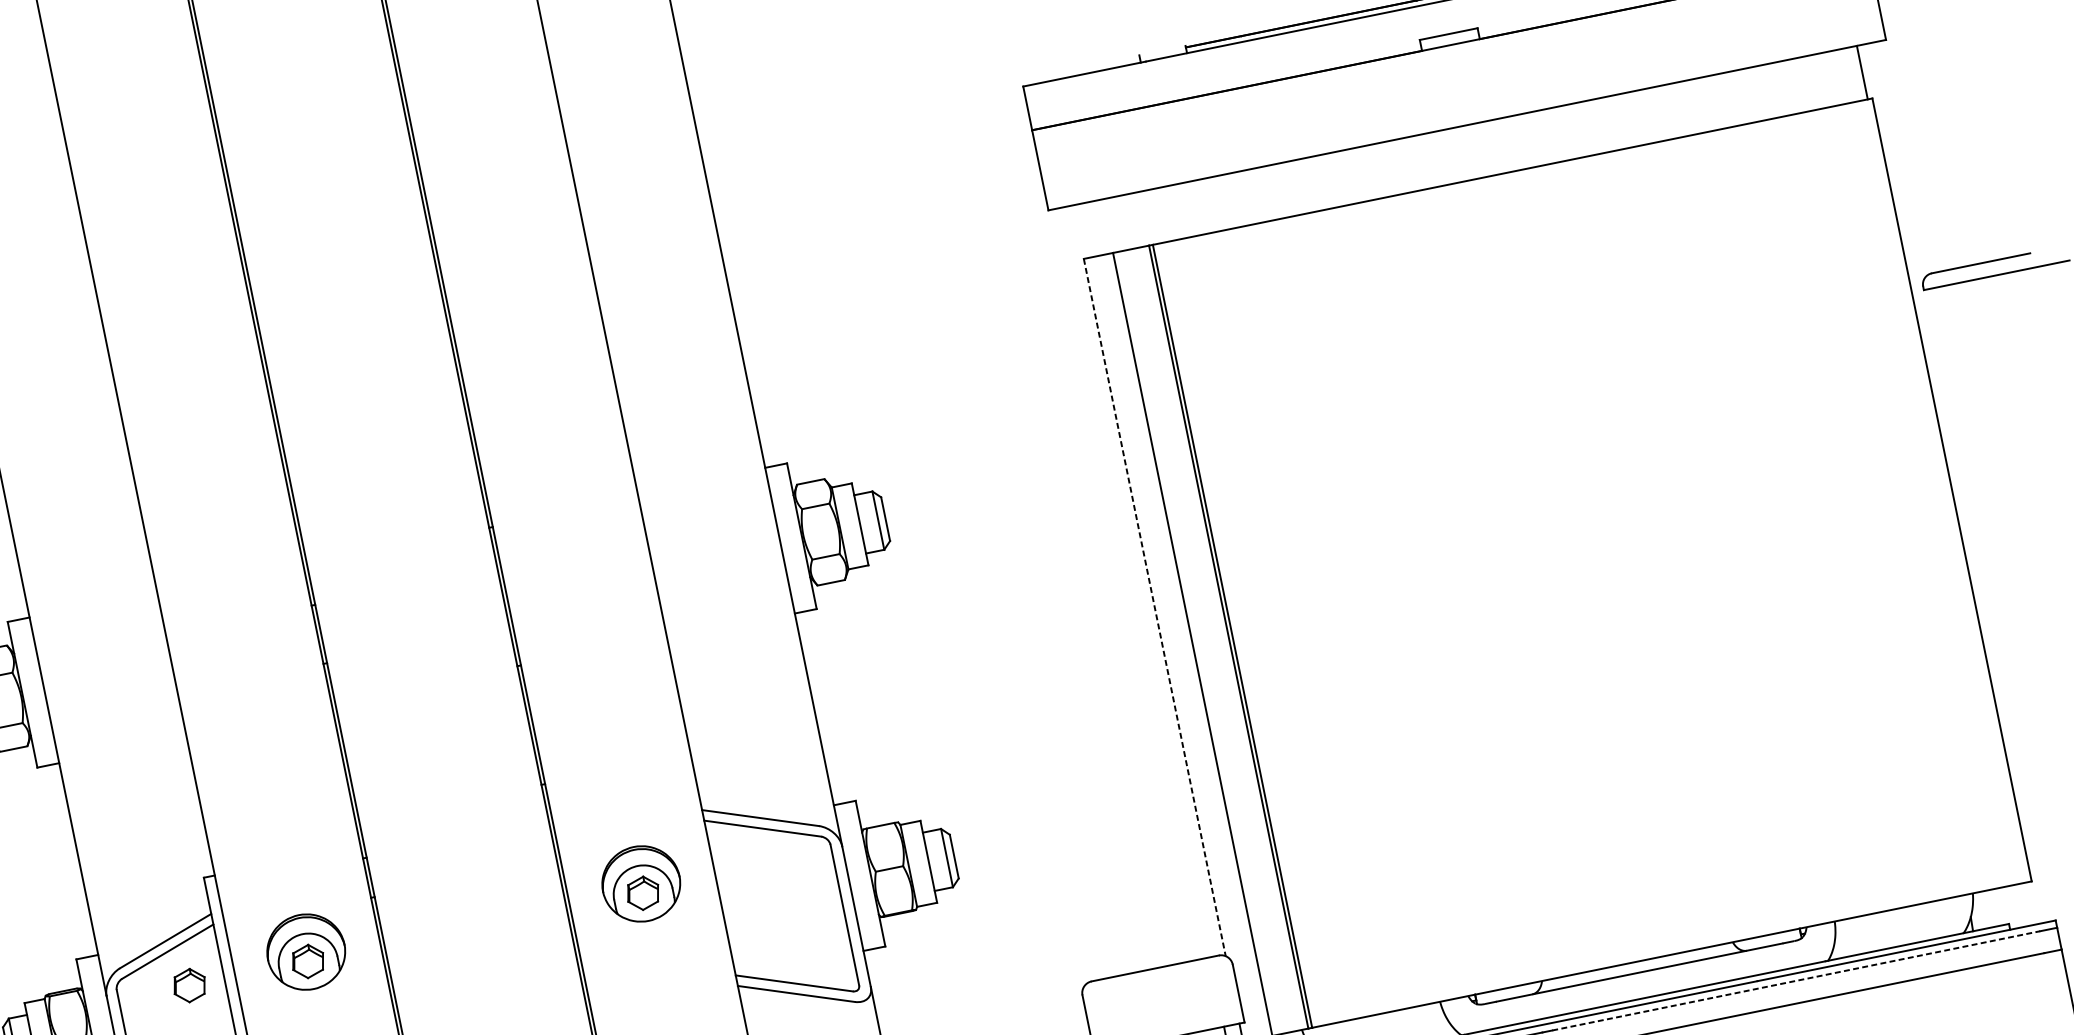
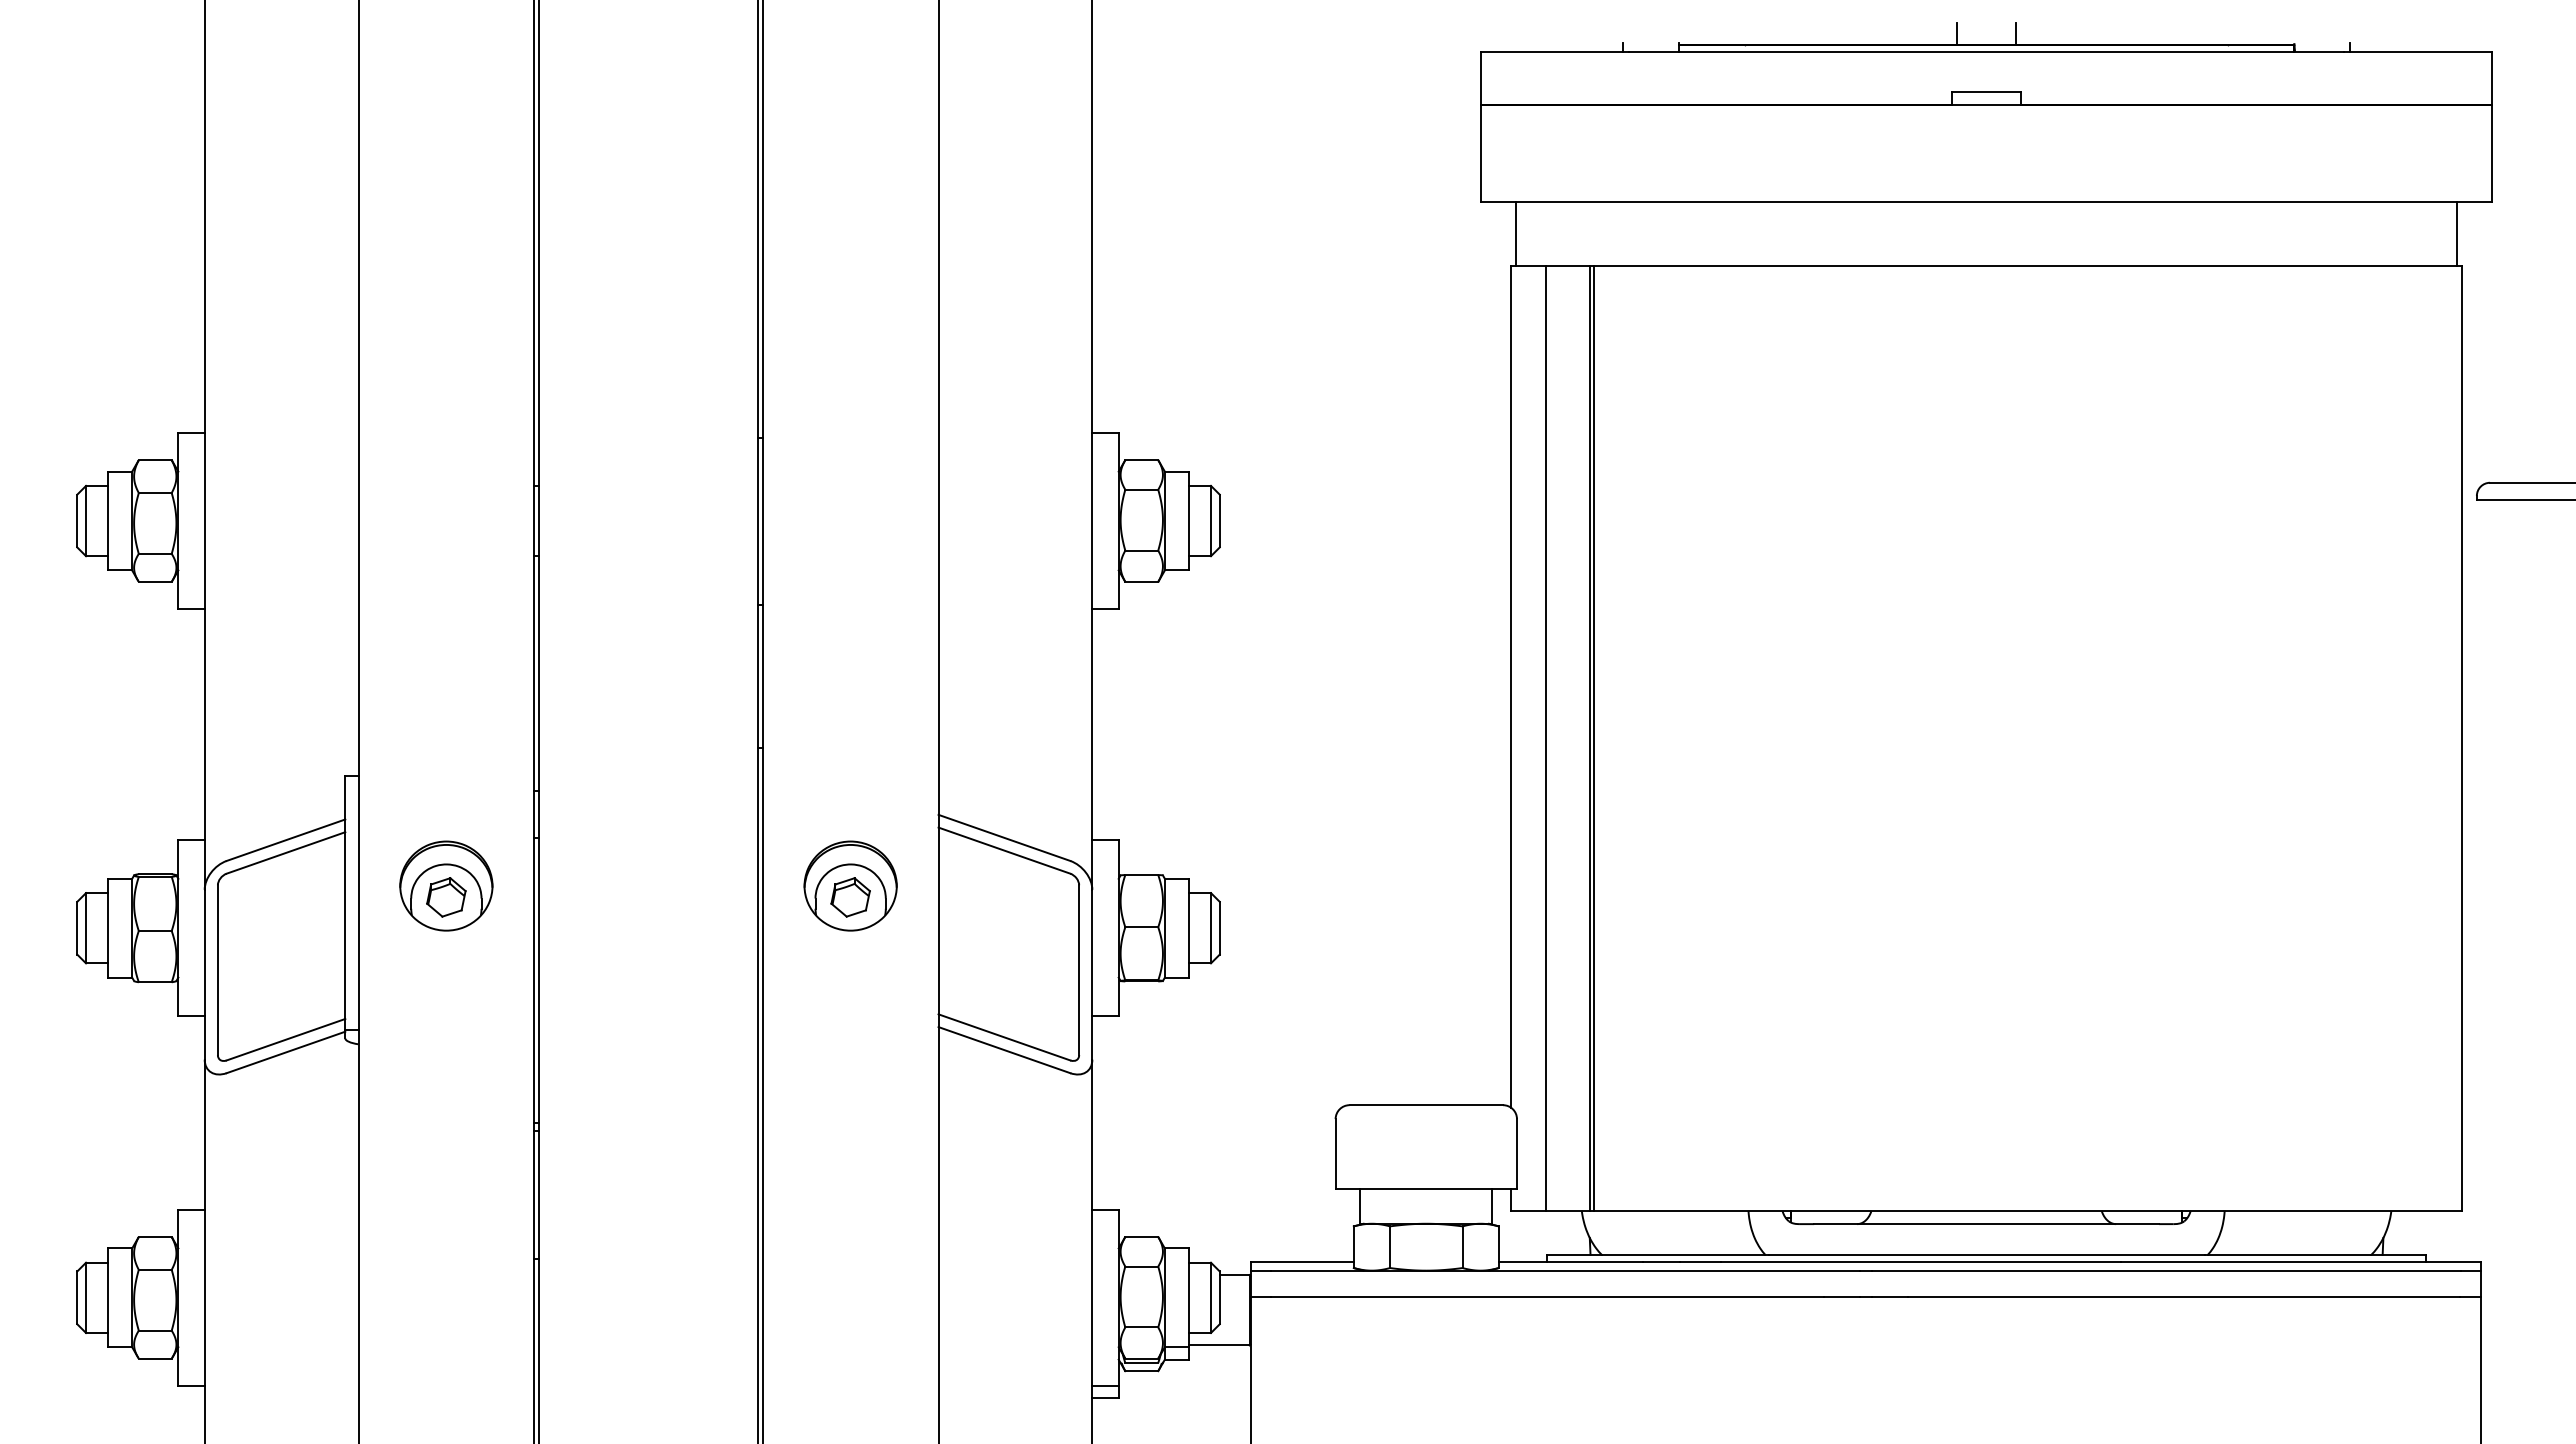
line: (1083, 230) -> (1516, 233), added
line: (1154, 607) -> (1510, 686), dashed -> solid
line: (1796, 980) -> (2166, 1270), dashed -> solid
part: (189, 985) -> (303, 897), removed

